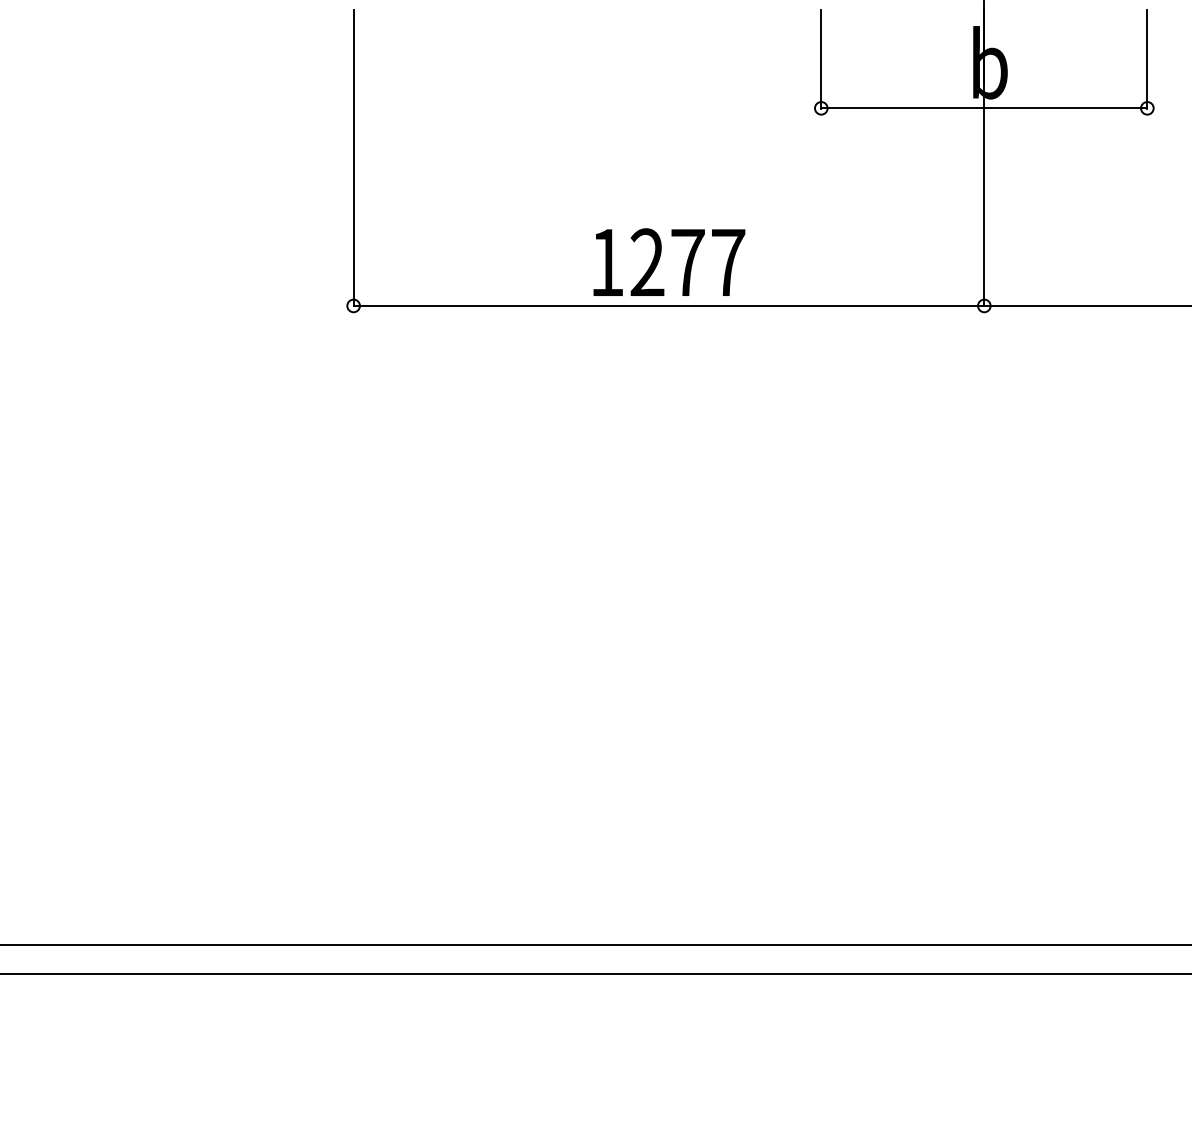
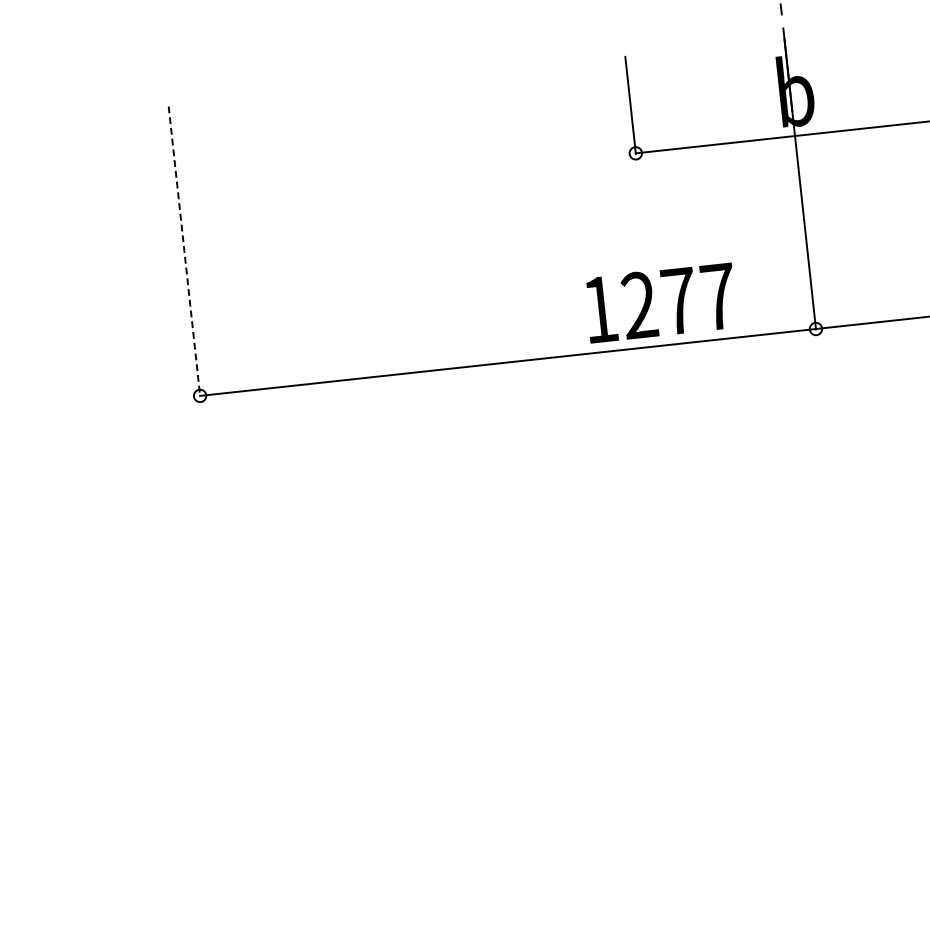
line: (353, 158) -> (184, 251), solid -> dashed
text: (669, 261) -> (661, 301), moved

